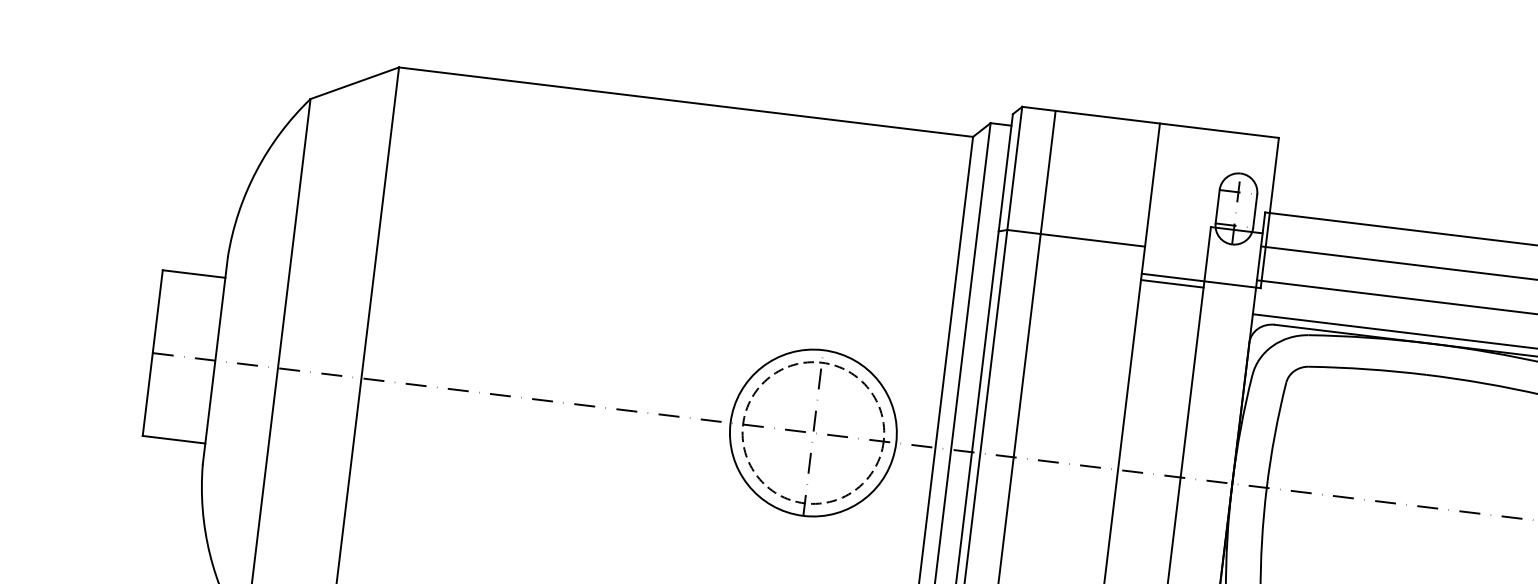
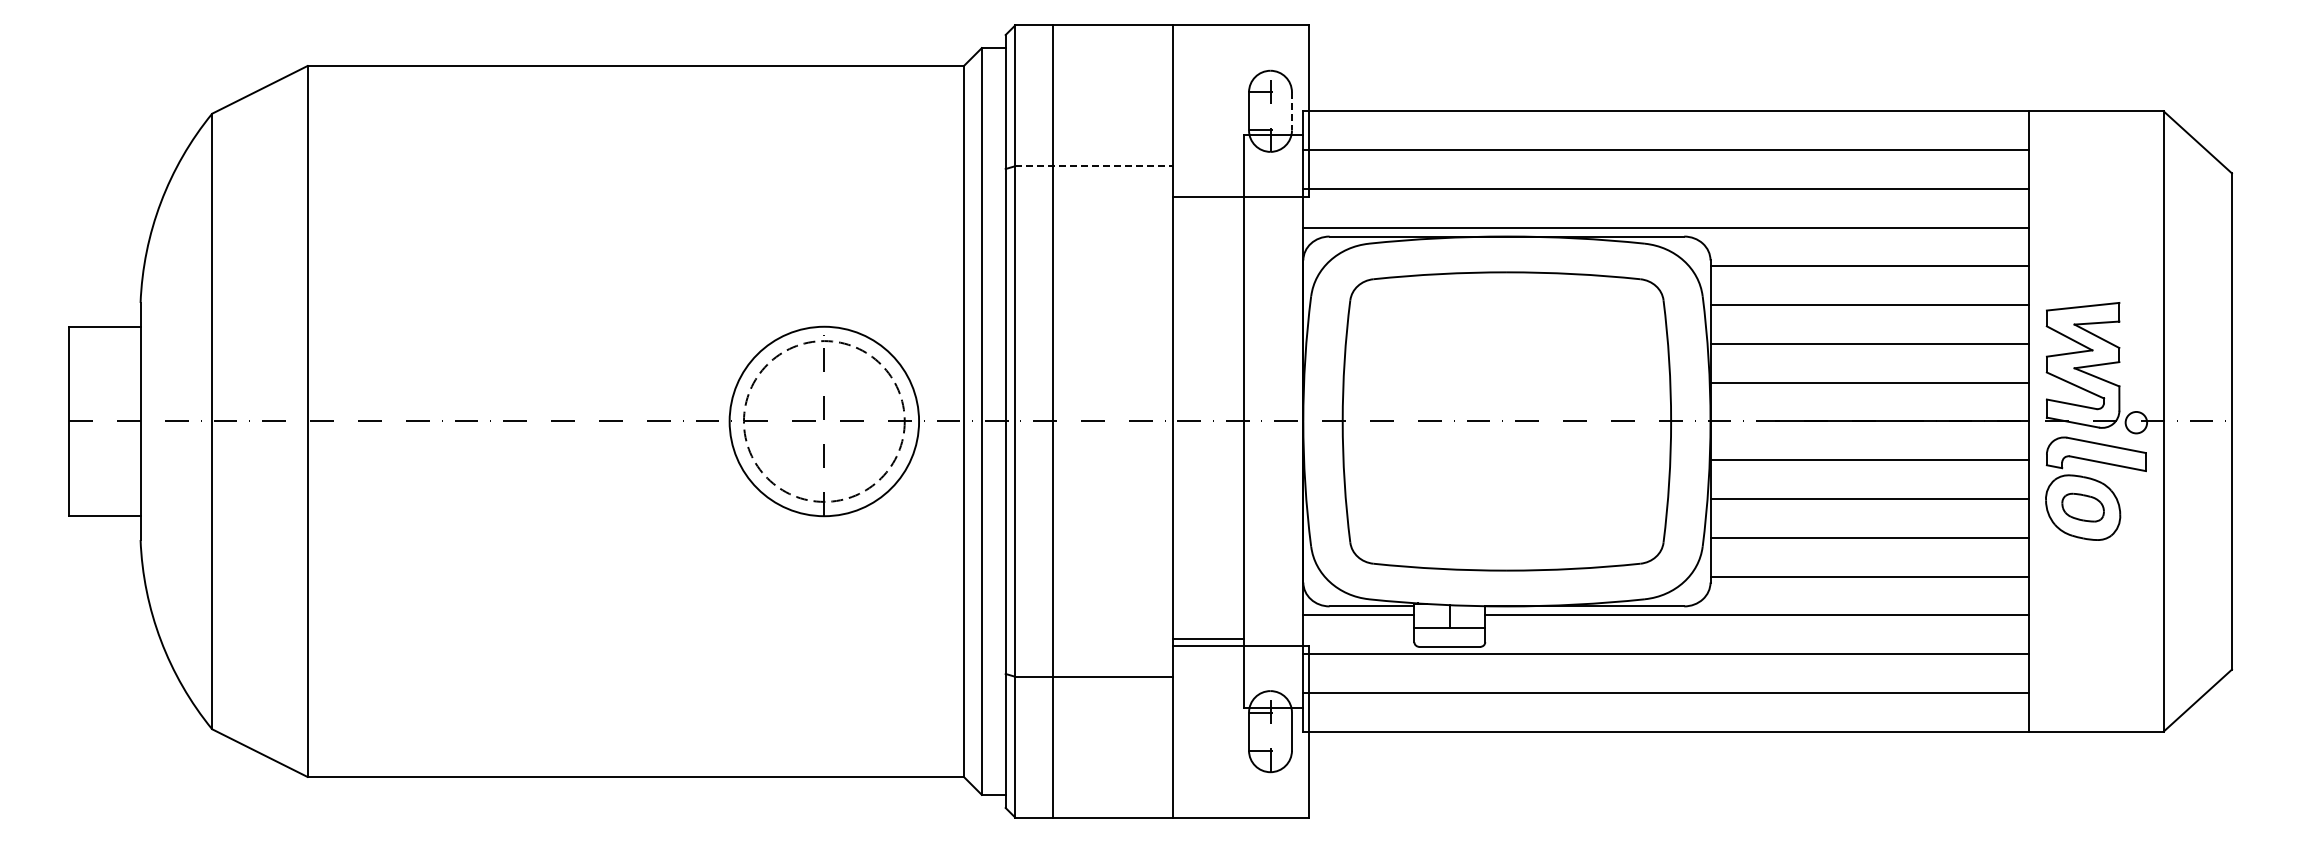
line: (1254, 211) -> (1291, 111), solid -> dashed
line: (1075, 238) -> (1093, 166), solid -> dashed
line: (1172, 283) -> (1208, 204), removed

